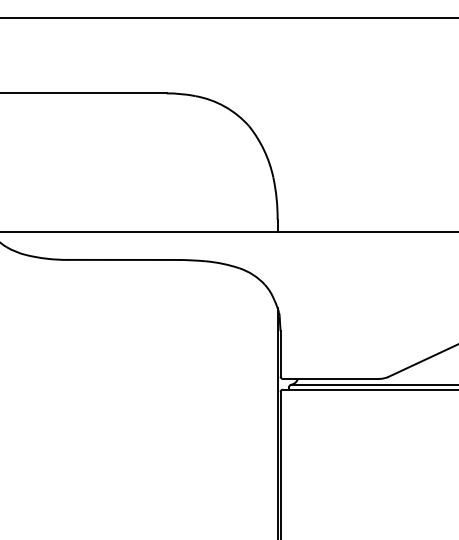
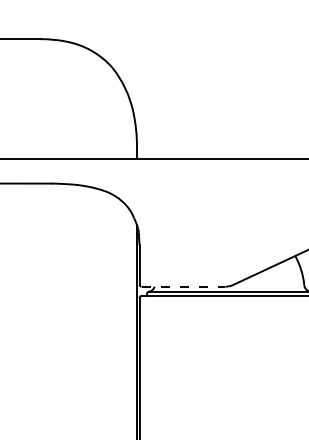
line: (331, 378) -> (183, 286), solid -> dashed

